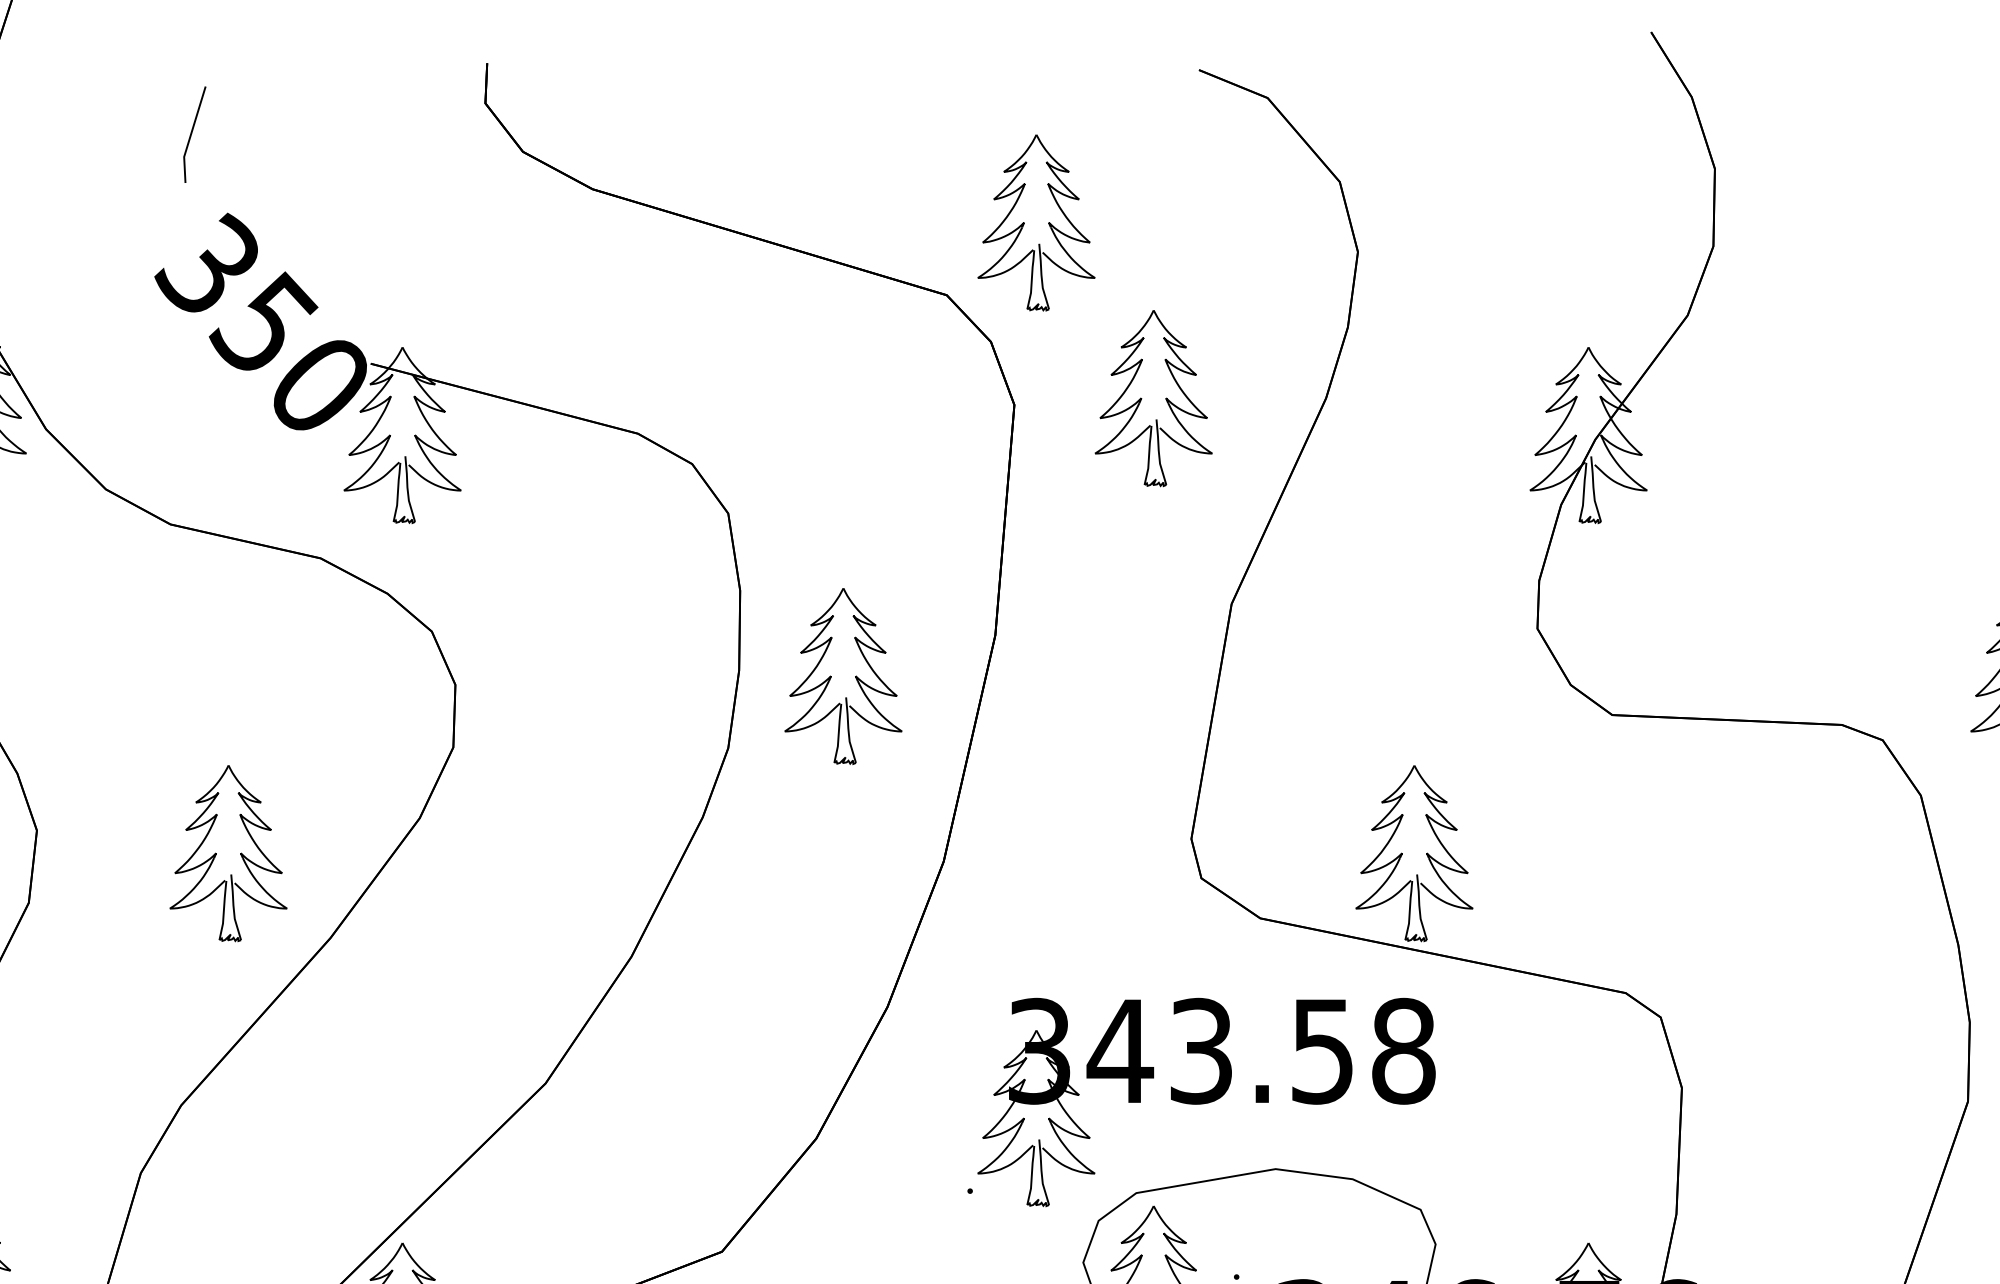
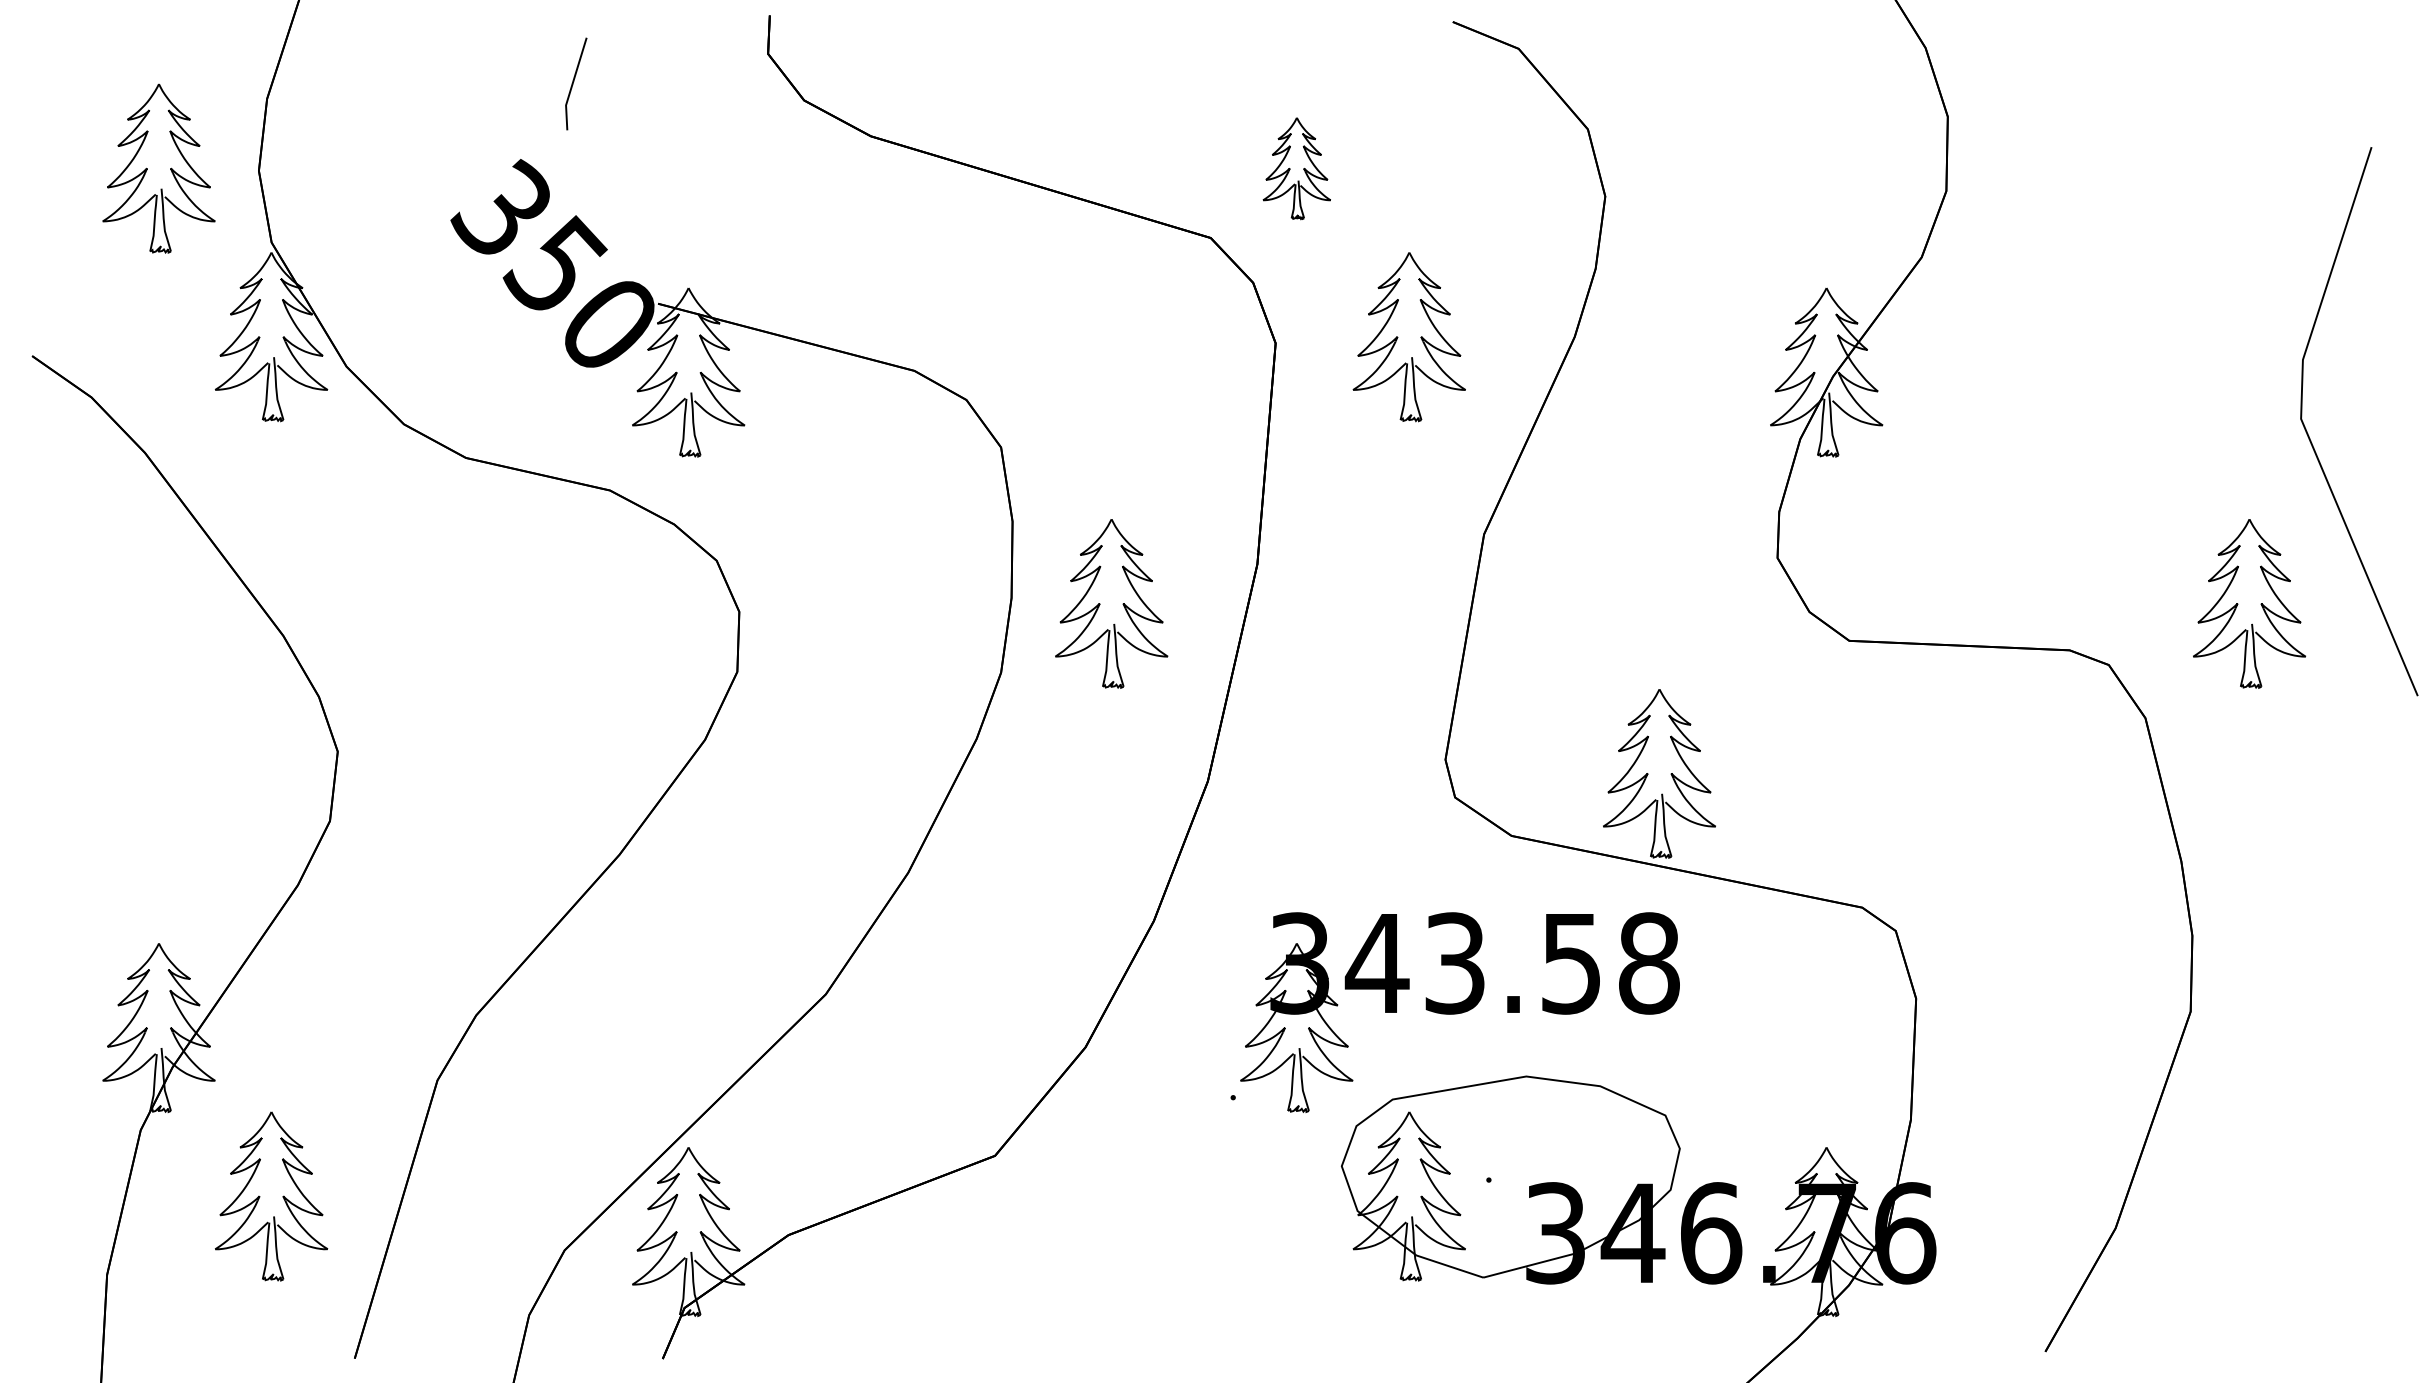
line: (192, 132) -> (574, 81), moved
part: (1036, 222) -> (1296, 168), size x0.6
part: (216, 853) -> (510, 773), removed

